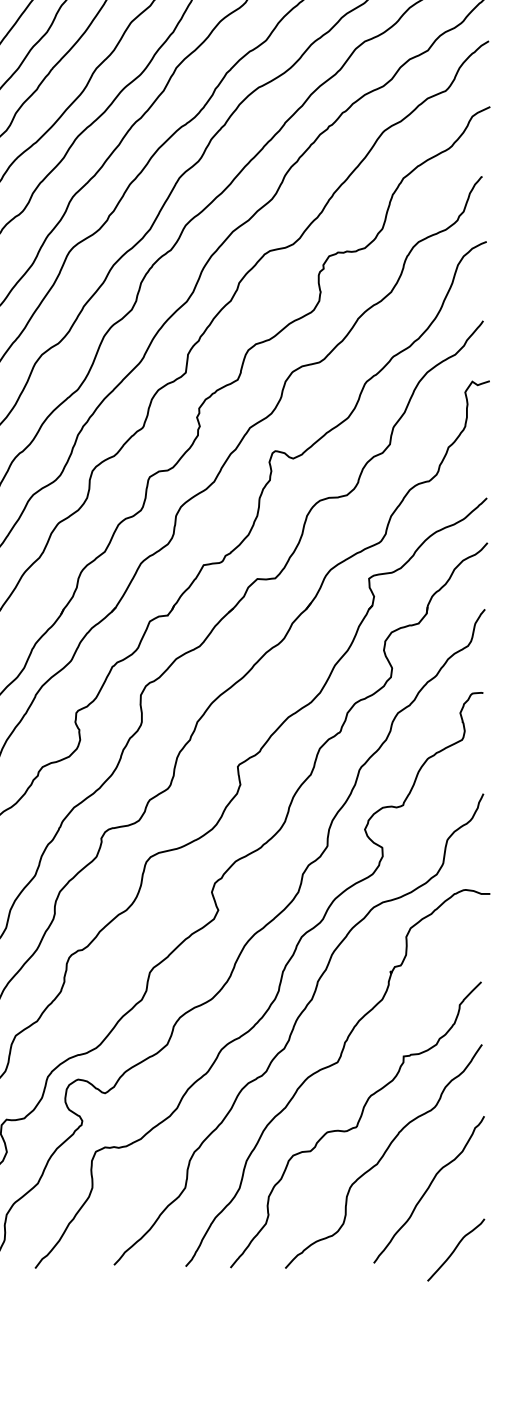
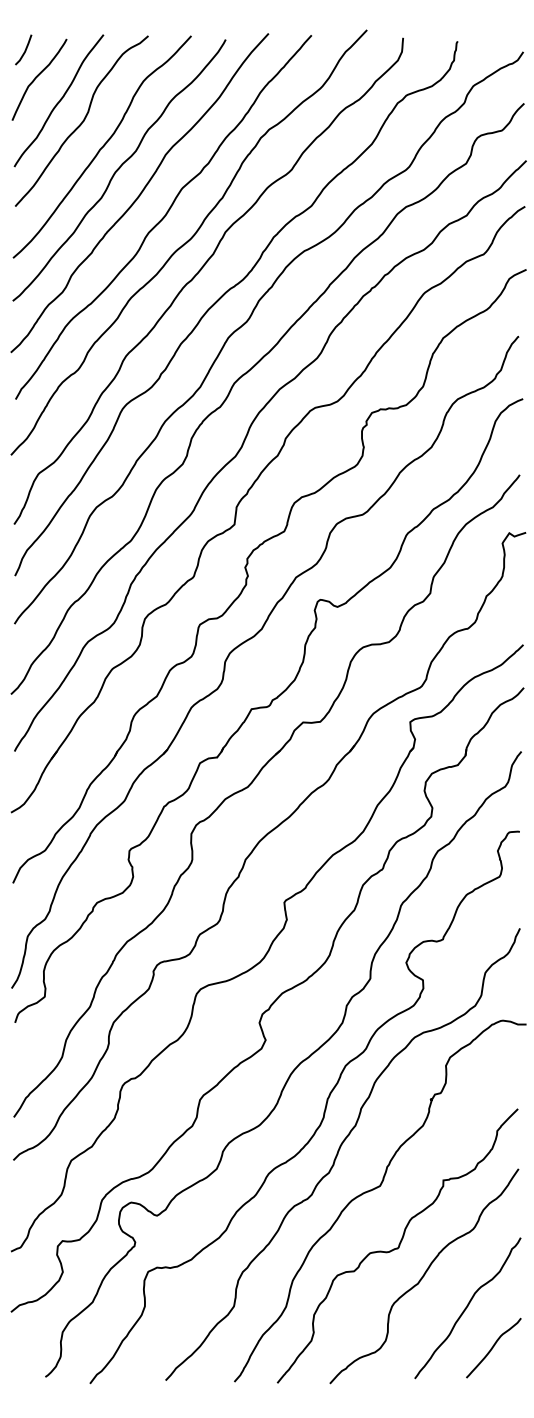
curve: (455, 1249) -> (493, 1347), moved

